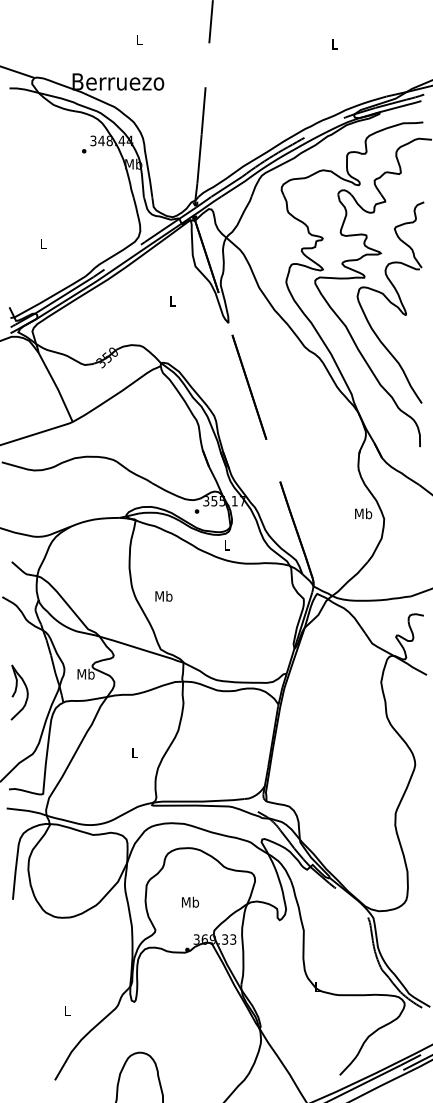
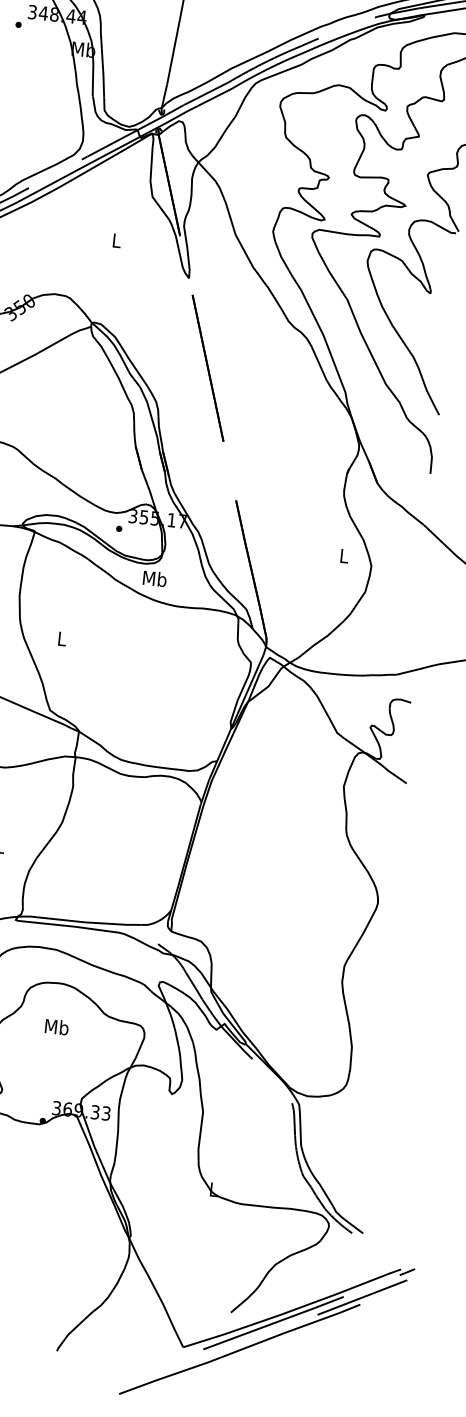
text: (363, 513) -> (344, 555), Mb -> L
text: (226, 544) -> (154, 577), L -> Mb
text: (163, 595) -> (61, 637), Mb -> L
text: (190, 901) -> (57, 1026), moved

